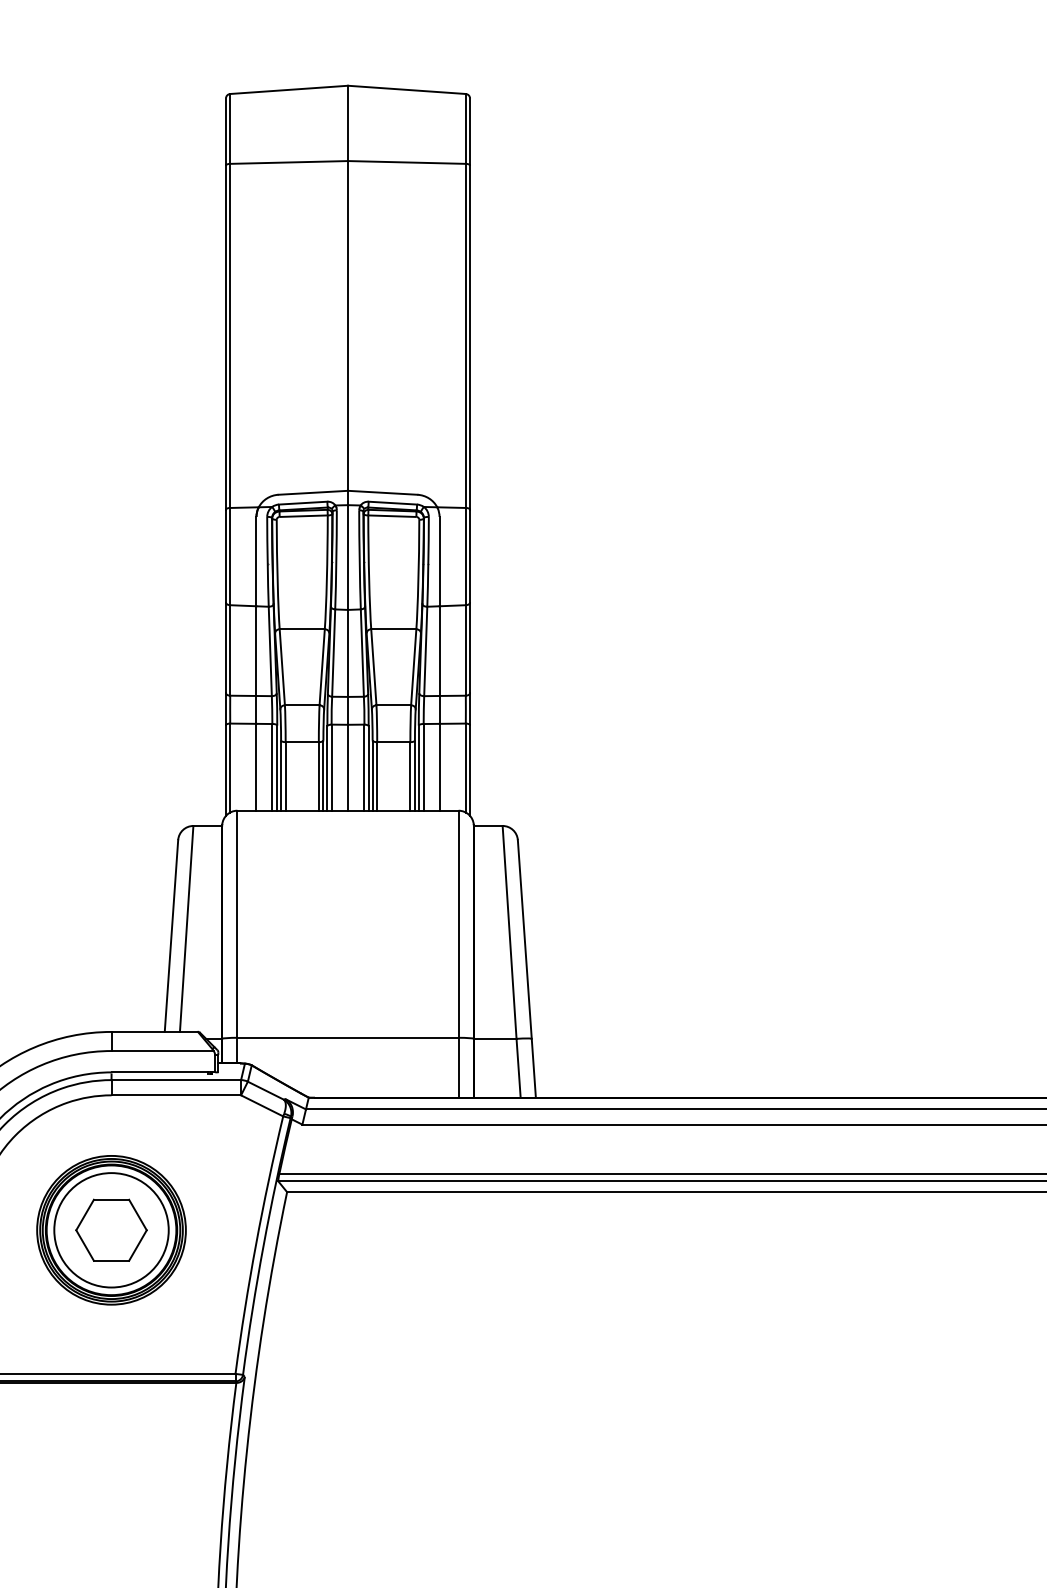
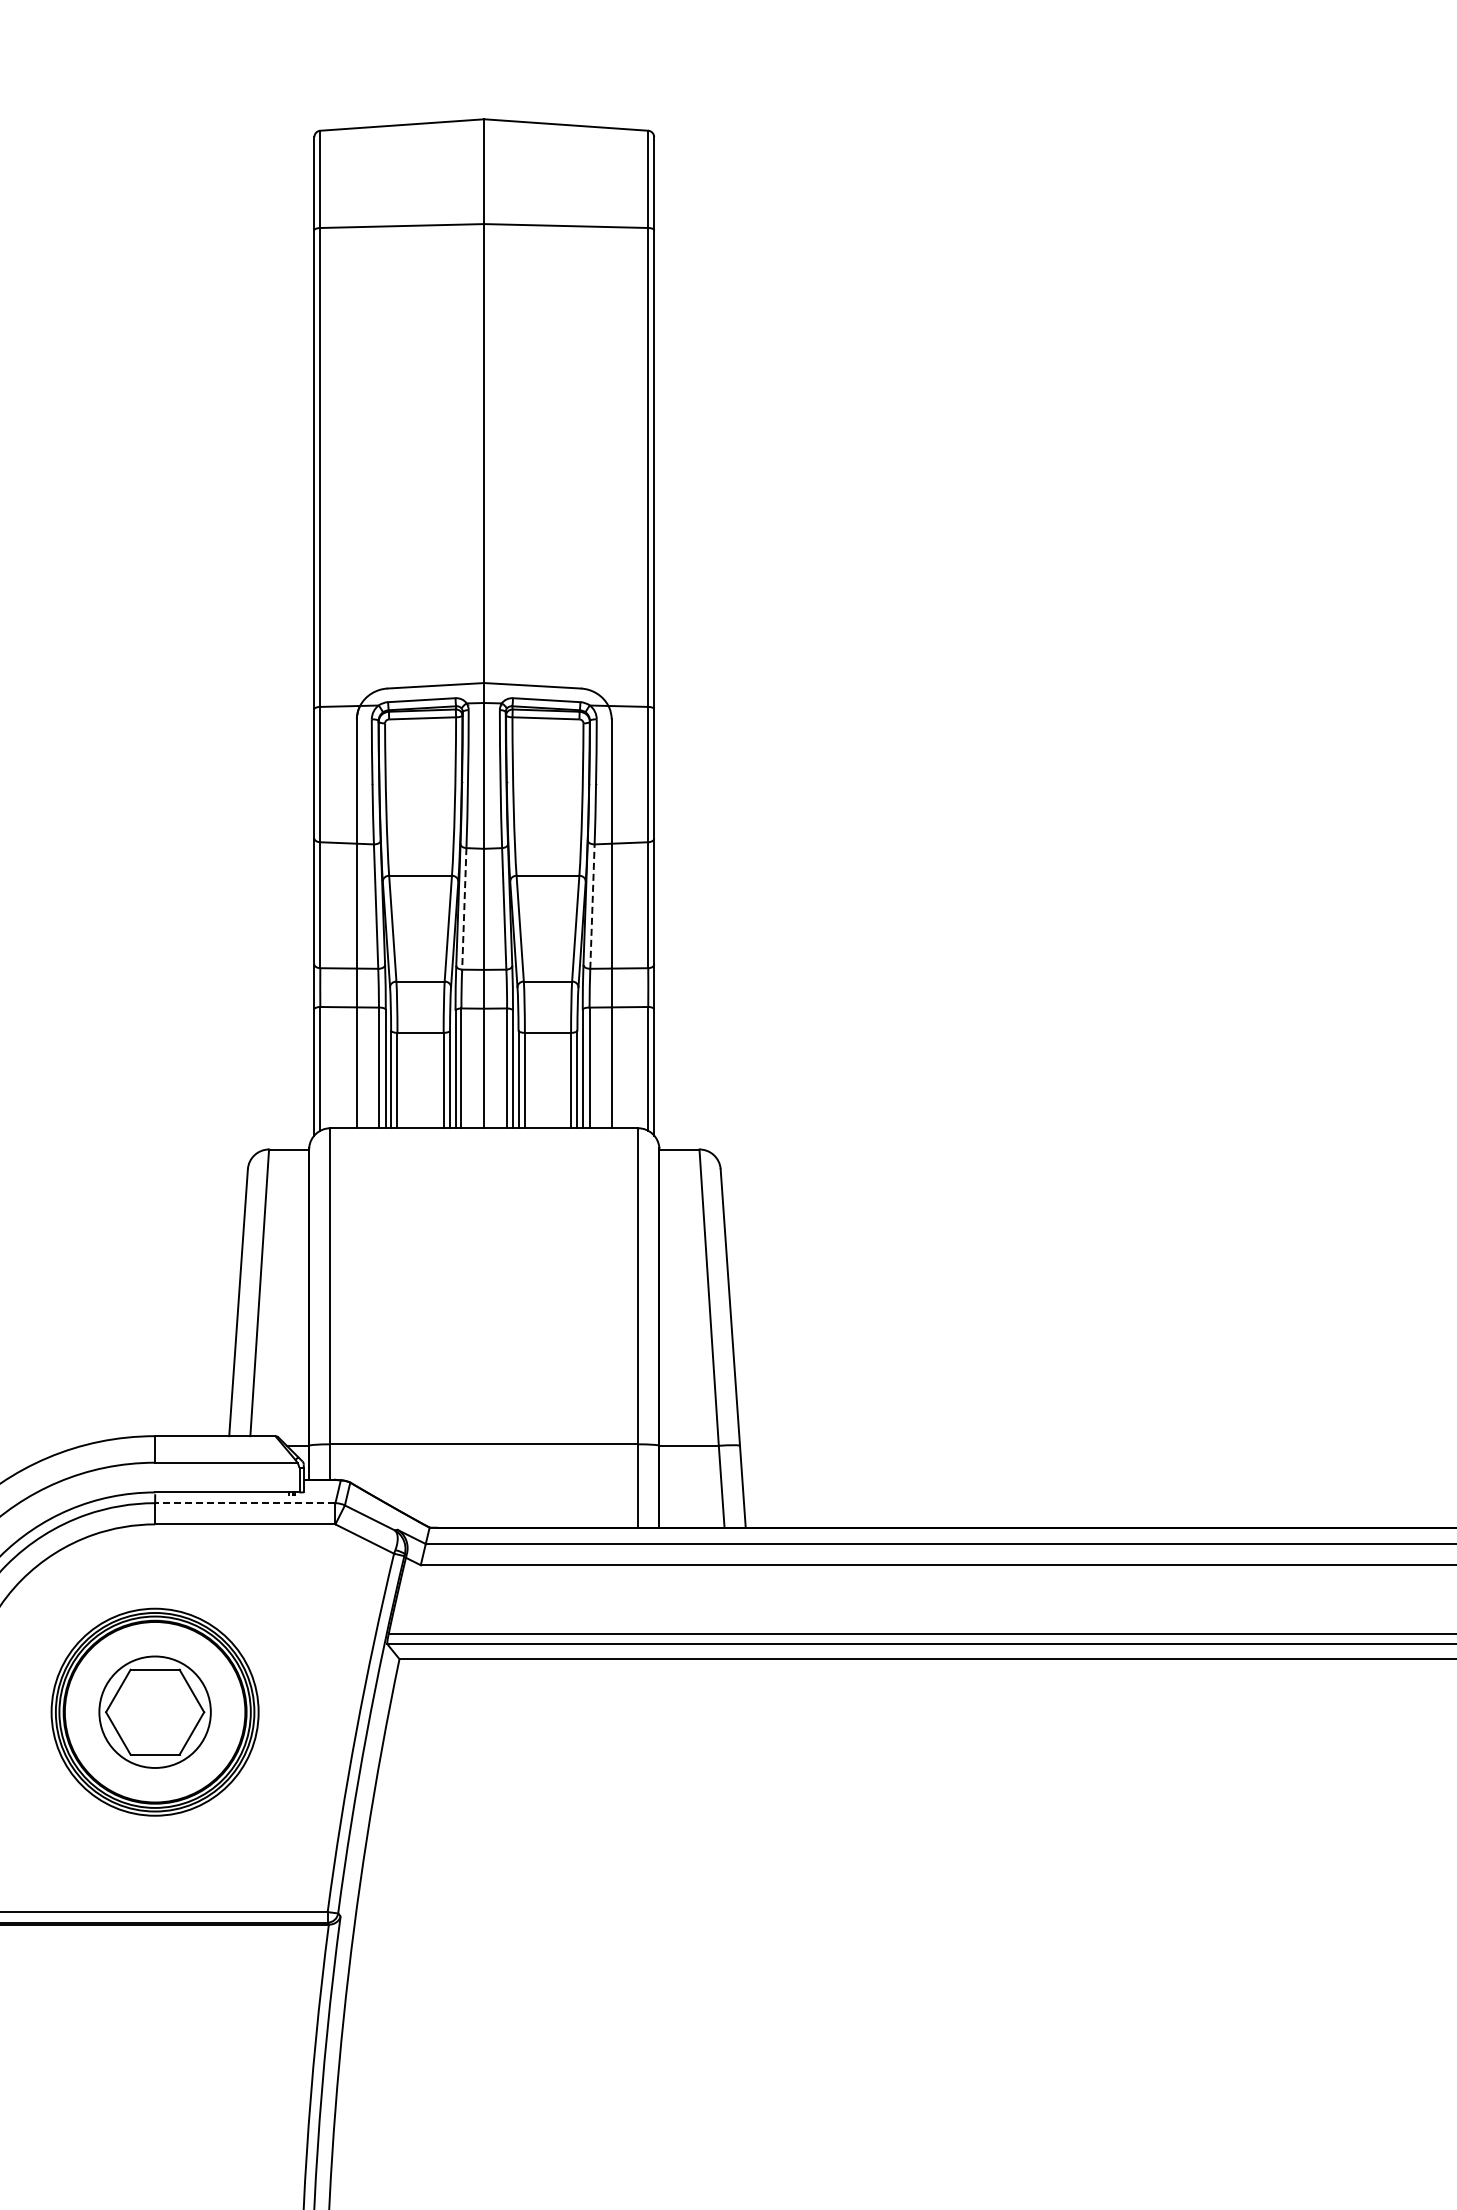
line: (425, 651) -> (592, 906), solid -> dashed
line: (333, 652) -> (464, 908), solid -> dashed
line: (175, 1080) -> (244, 1503), solid -> dashed
circle: (111, 1229) -> (154, 1711), size x0.7

